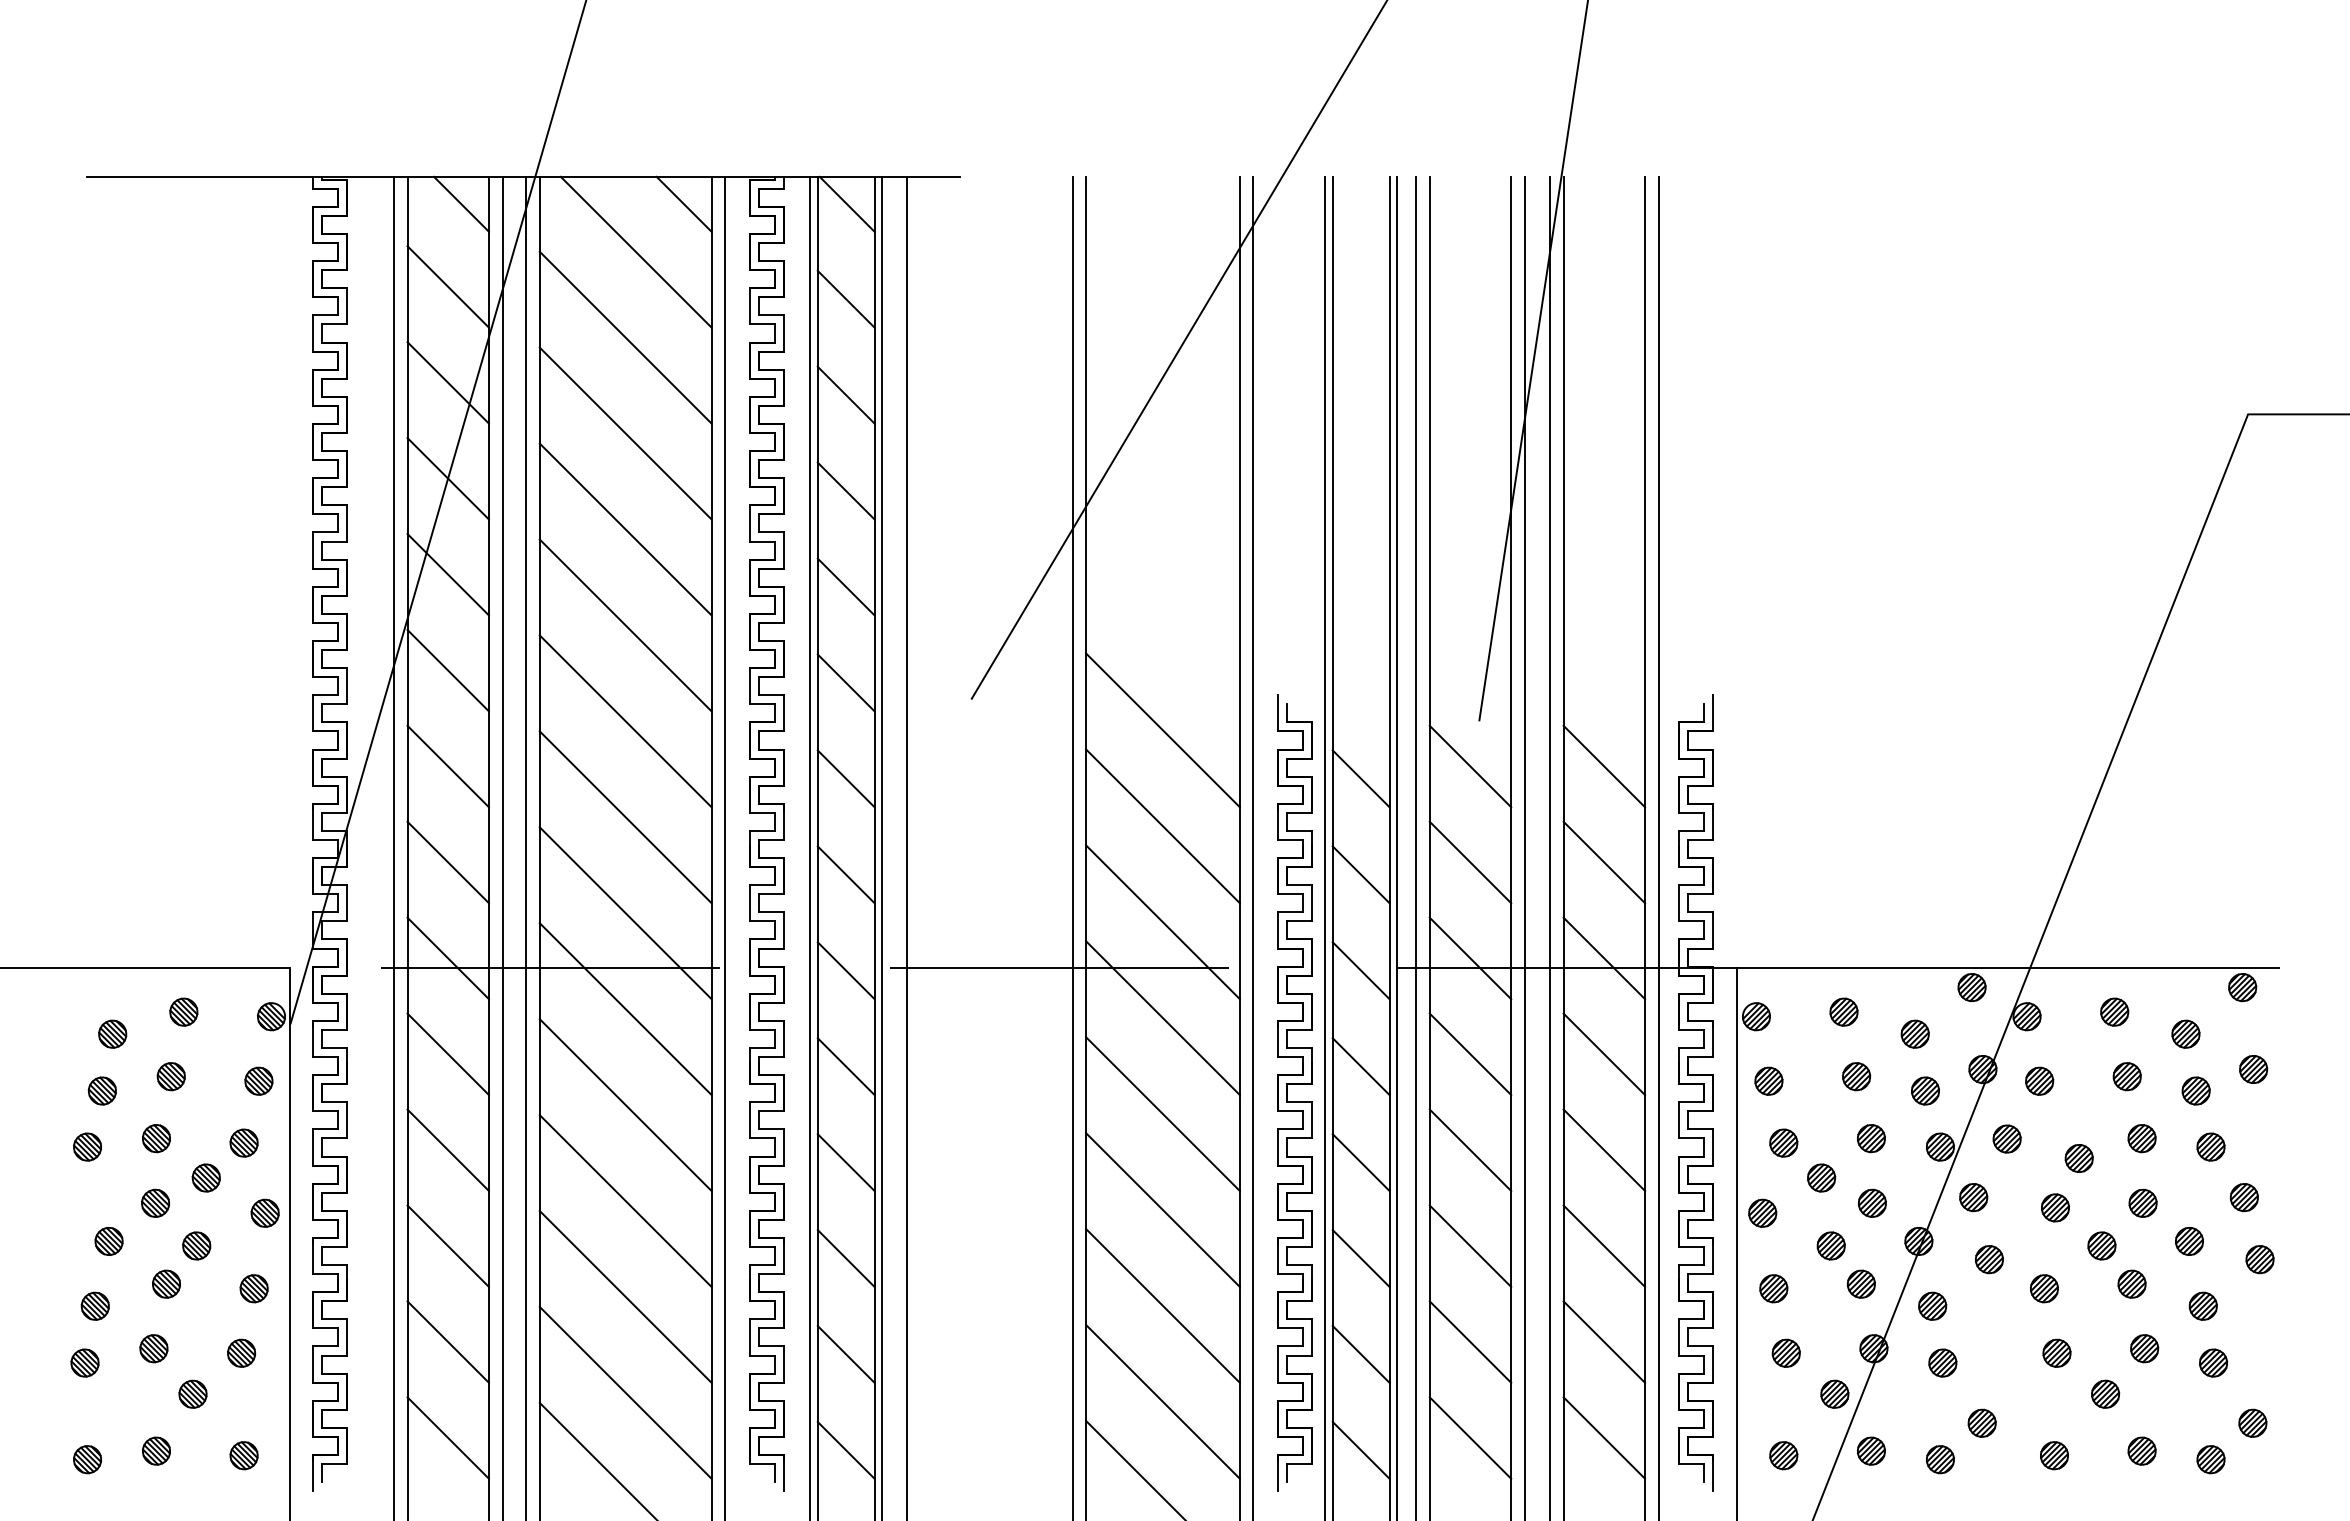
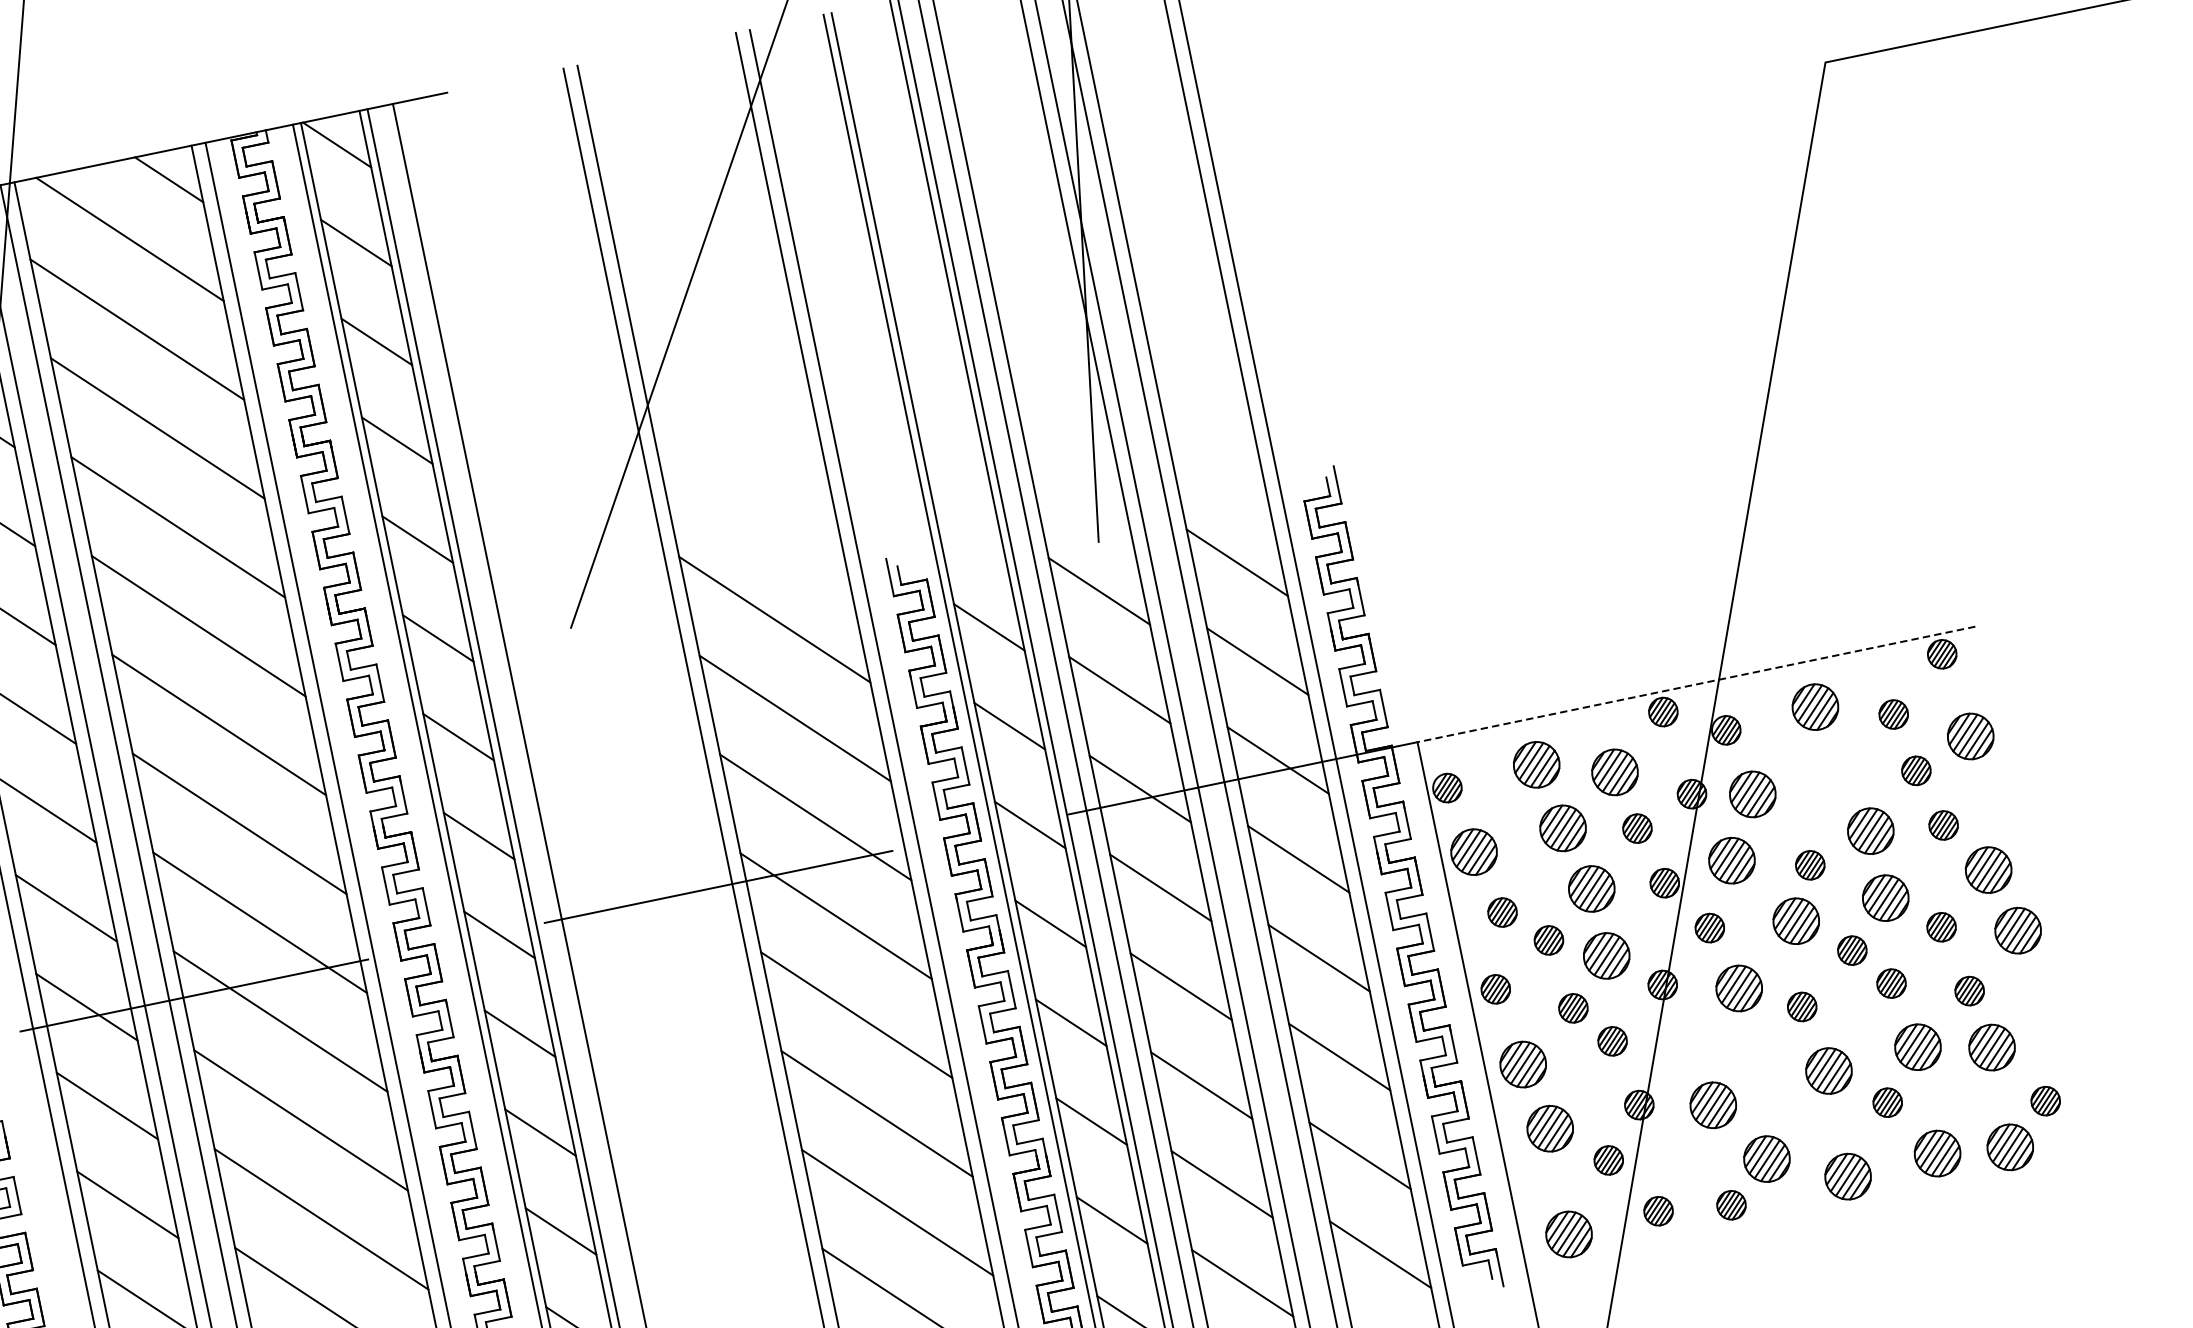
line: (2008, 968) -> (1696, 684), solid -> dashed
part: (1843, 1011) -> (1535, 764), size x1.6
part: (2114, 1011) -> (1815, 706), size x1.6
part: (1914, 1033) -> (1613, 771), size x1.6
part: (2253, 1069) -> (1970, 736), size x1.6
part: (1856, 1076) -> (1563, 828), size x1.6
part: (2126, 1076) -> (1841, 770), removed
part: (1768, 1080) -> (1473, 851), size x1.6
part: (2039, 1080) -> (1752, 793), size x1.6
part: (1871, 1138) -> (1591, 889), size x1.6
part: (2006, 1138) -> (1731, 860), size x1.6
part: (2141, 1138) -> (1870, 831), size x1.6
part: (2244, 1197) -> (1988, 870), size x1.6
part: (1872, 1202) -> (1606, 954), size x1.6
part: (2142, 1202) -> (1884, 897), size x1.6
part: (2055, 1207) -> (1796, 920), size x1.6
part: (1989, 1259) -> (1739, 988), size x1.6
part: (2259, 1259) -> (2017, 930), size x1.6
part: (1773, 1288) -> (1522, 1064), size x1.6
part: (1932, 1305) -> (1690, 1048), removed
part: (2144, 1348) -> (1918, 1047), size x1.6
part: (1785, 1352) -> (1548, 1127), size x1.6
part: (2056, 1352) -> (1828, 1070), size x1.6
part: (1942, 1362) -> (1712, 1104), size x1.6
part: (2213, 1362) -> (1992, 1046), size x1.6
part: (1981, 1422) -> (1765, 1158), size x1.6
part: (2141, 1450) -> (1936, 1152), size x1.6
part: (1783, 1455) -> (1568, 1234), size x1.6
part: (2054, 1455) -> (1848, 1176), size x1.6
part: (2210, 1459) -> (2009, 1147), size x1.6

